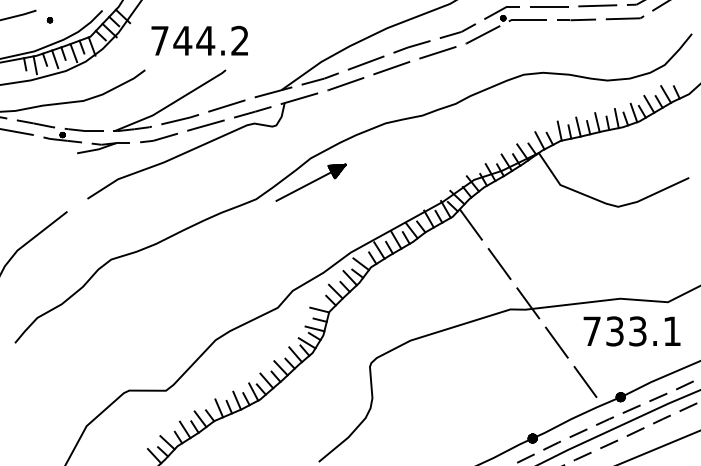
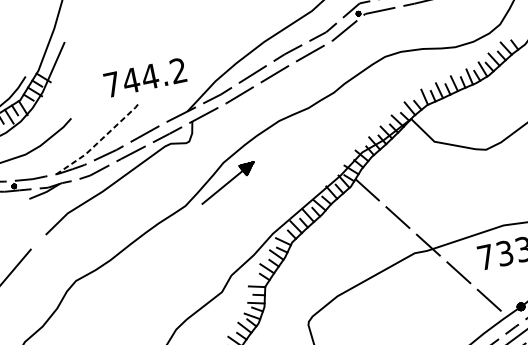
text: (199, 40) -> (144, 77), moved
line: (172, 103) -> (99, 141), solid -> dashed

